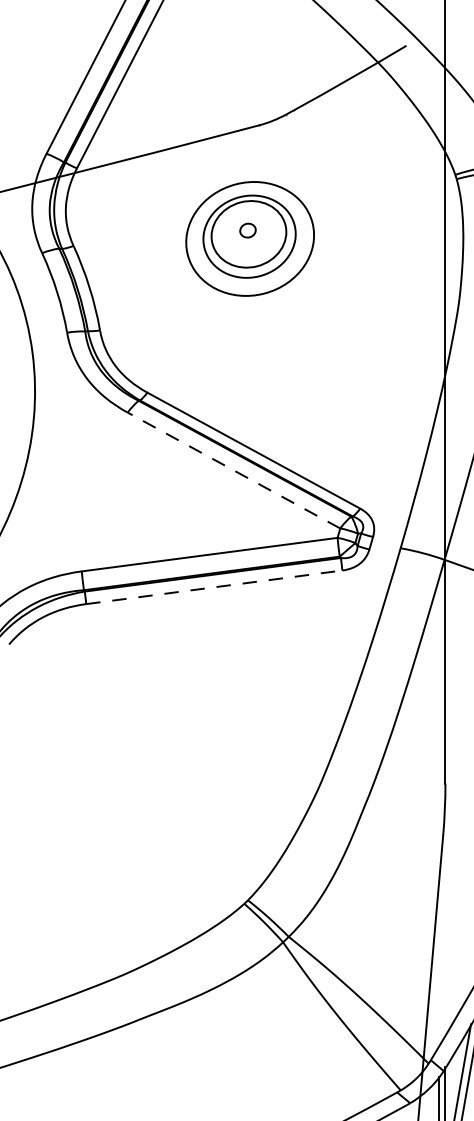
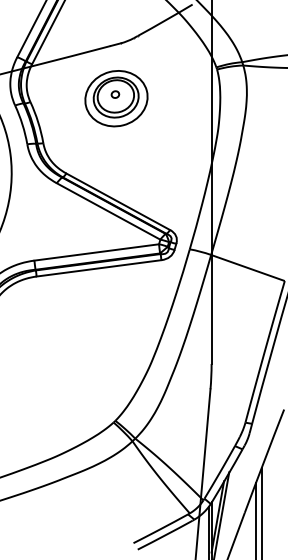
line: (233, 470) -> (108, 211), dashed -> solid
line: (215, 587) -> (99, 268), dashed -> solid

